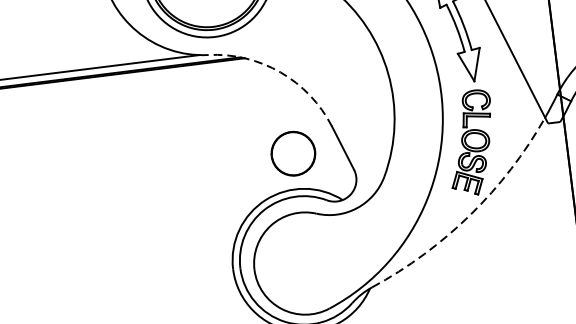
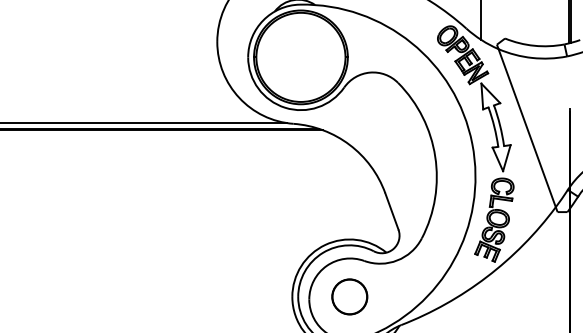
arc: (280, 71) -> (349, 144), dashed -> solid
part: (292, 153) -> (349, 296), moved
arc: (470, 215) -> (486, 277), dashed -> solid

